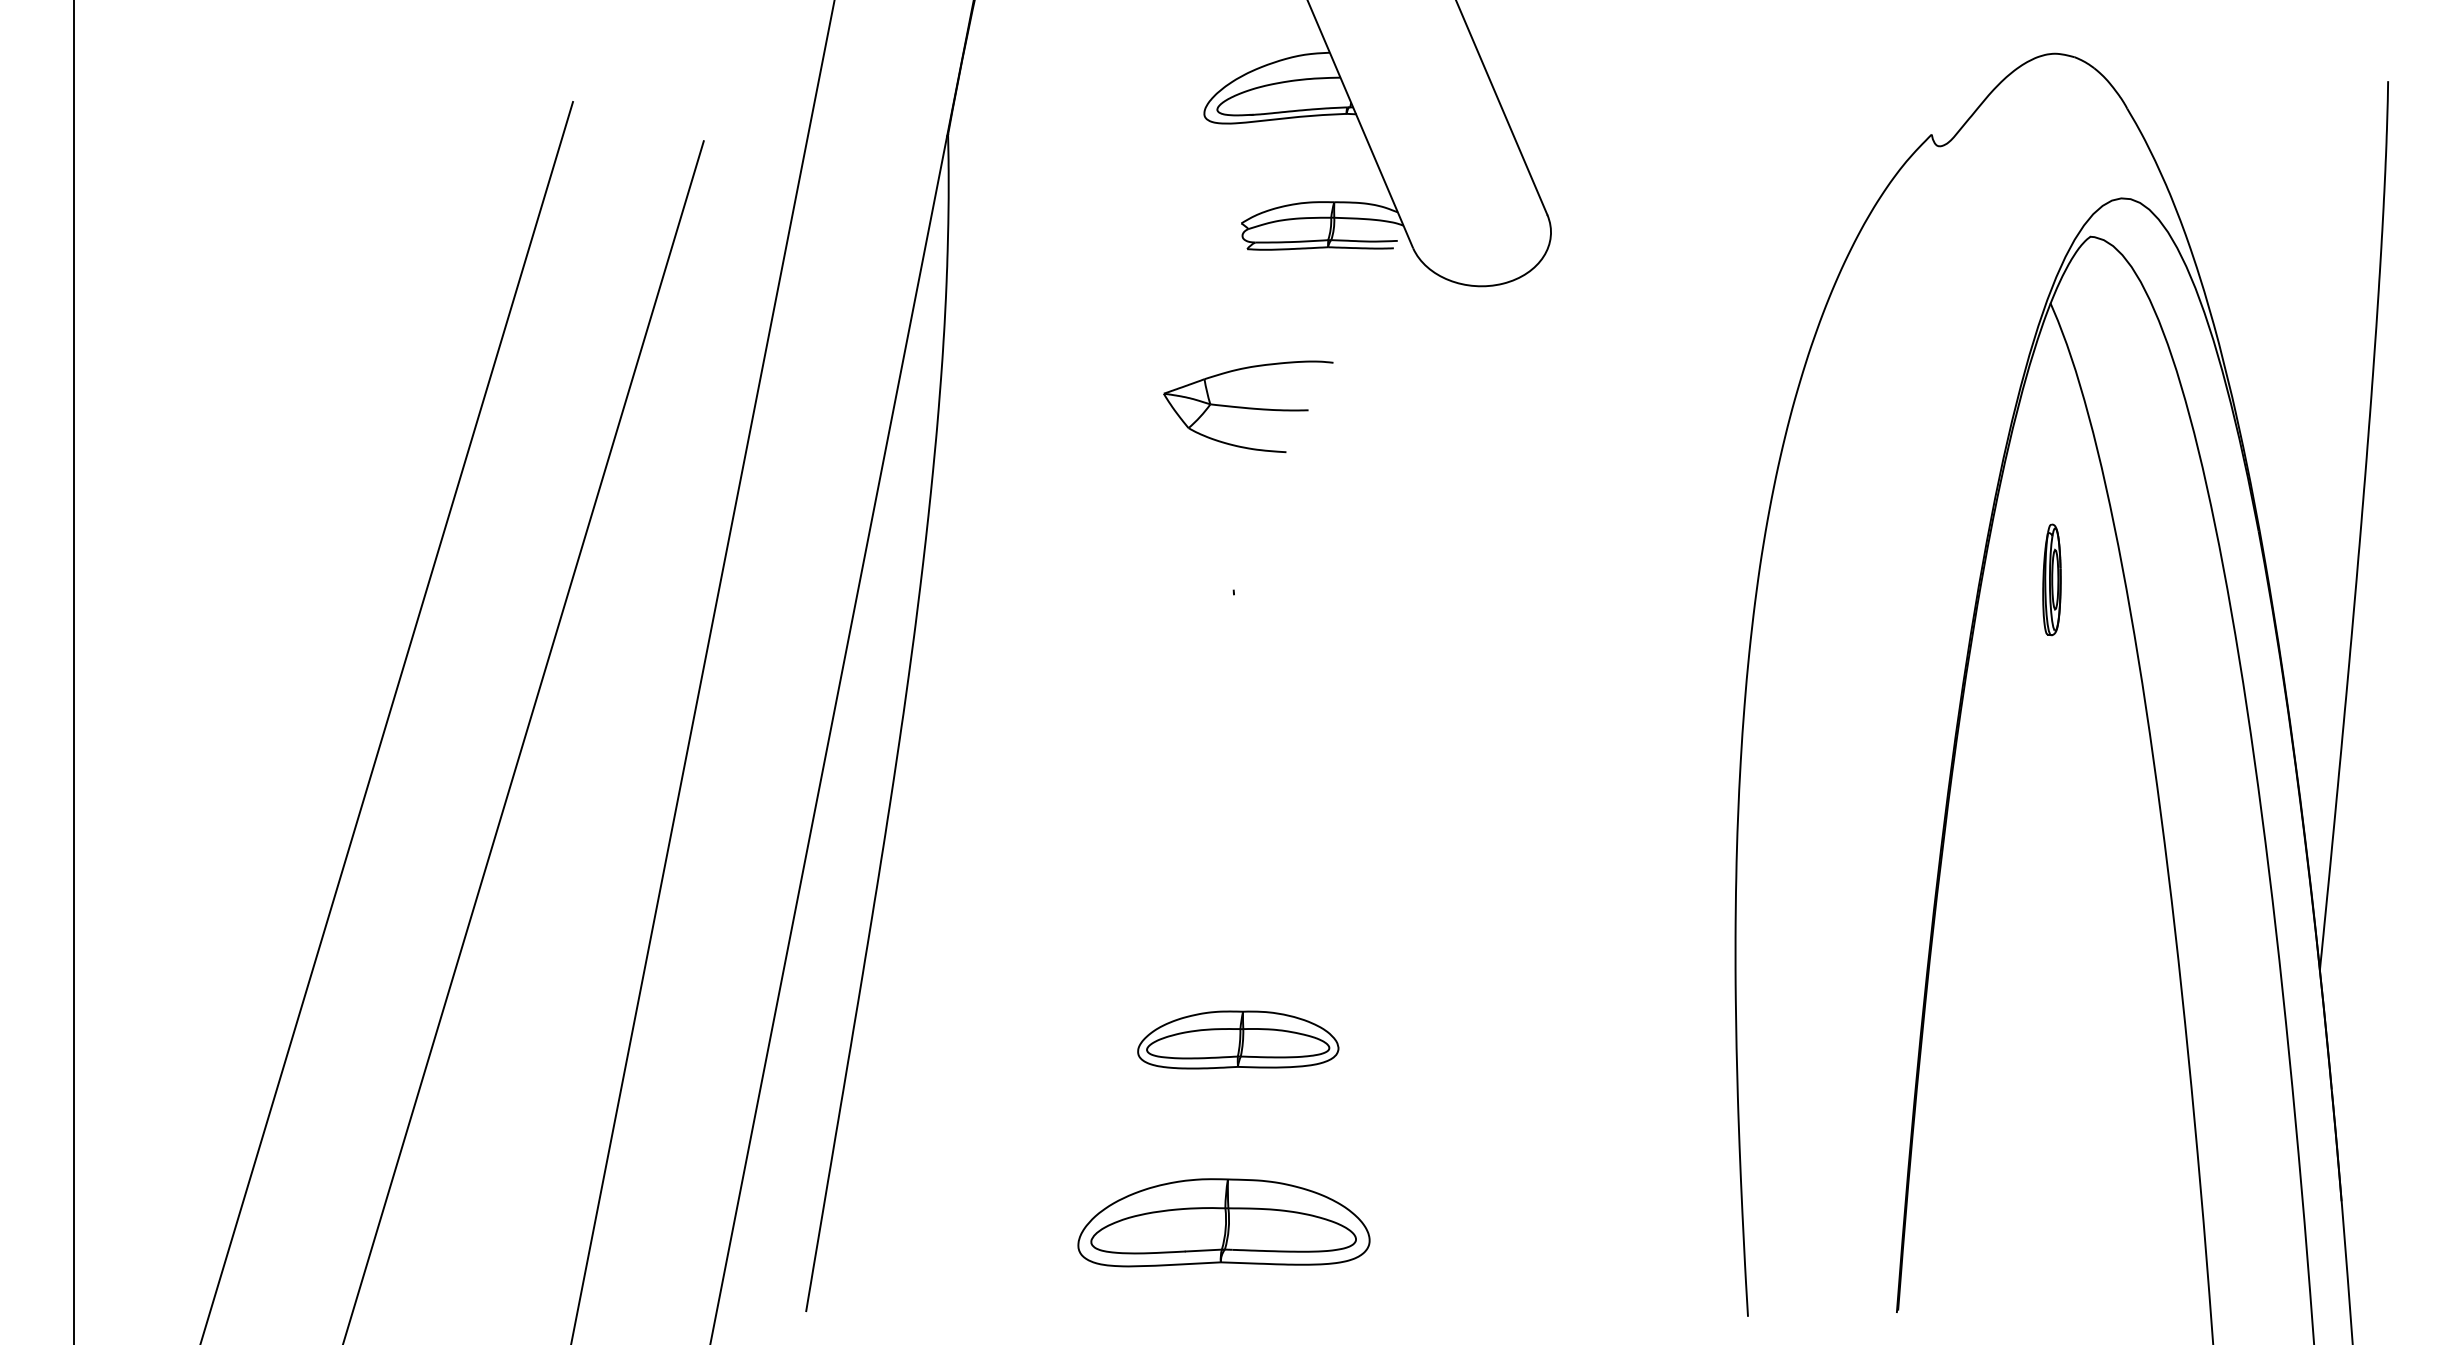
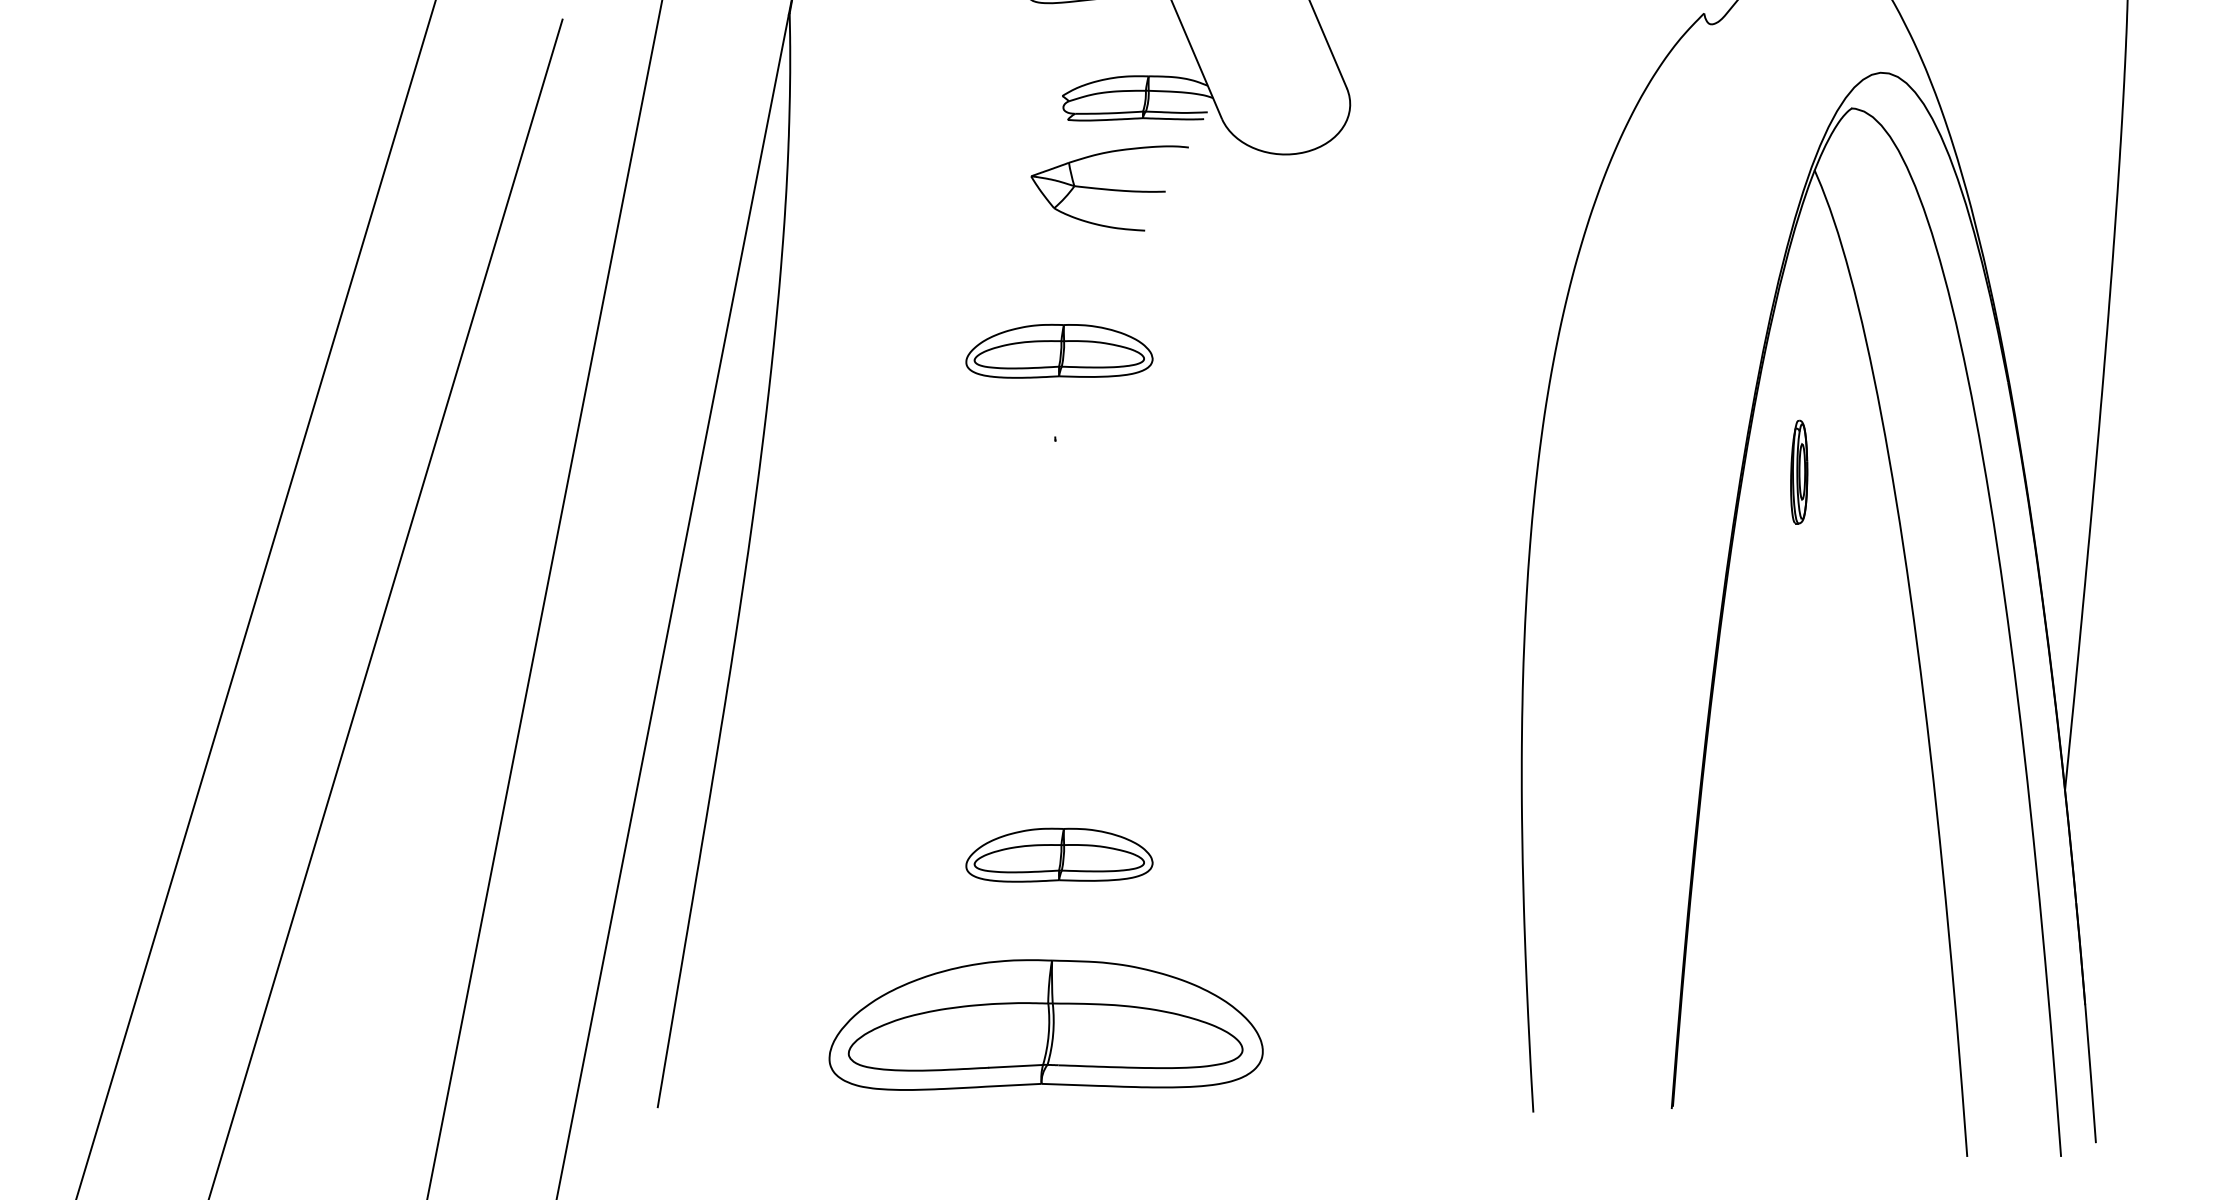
part: (1248, 406) -> (1109, 188), moved
part: (1238, 497) -> (1059, 350), added
part: (2051, 579) -> (1798, 471), moved
part: (1223, 1222) -> (1045, 1024), size x1.6

